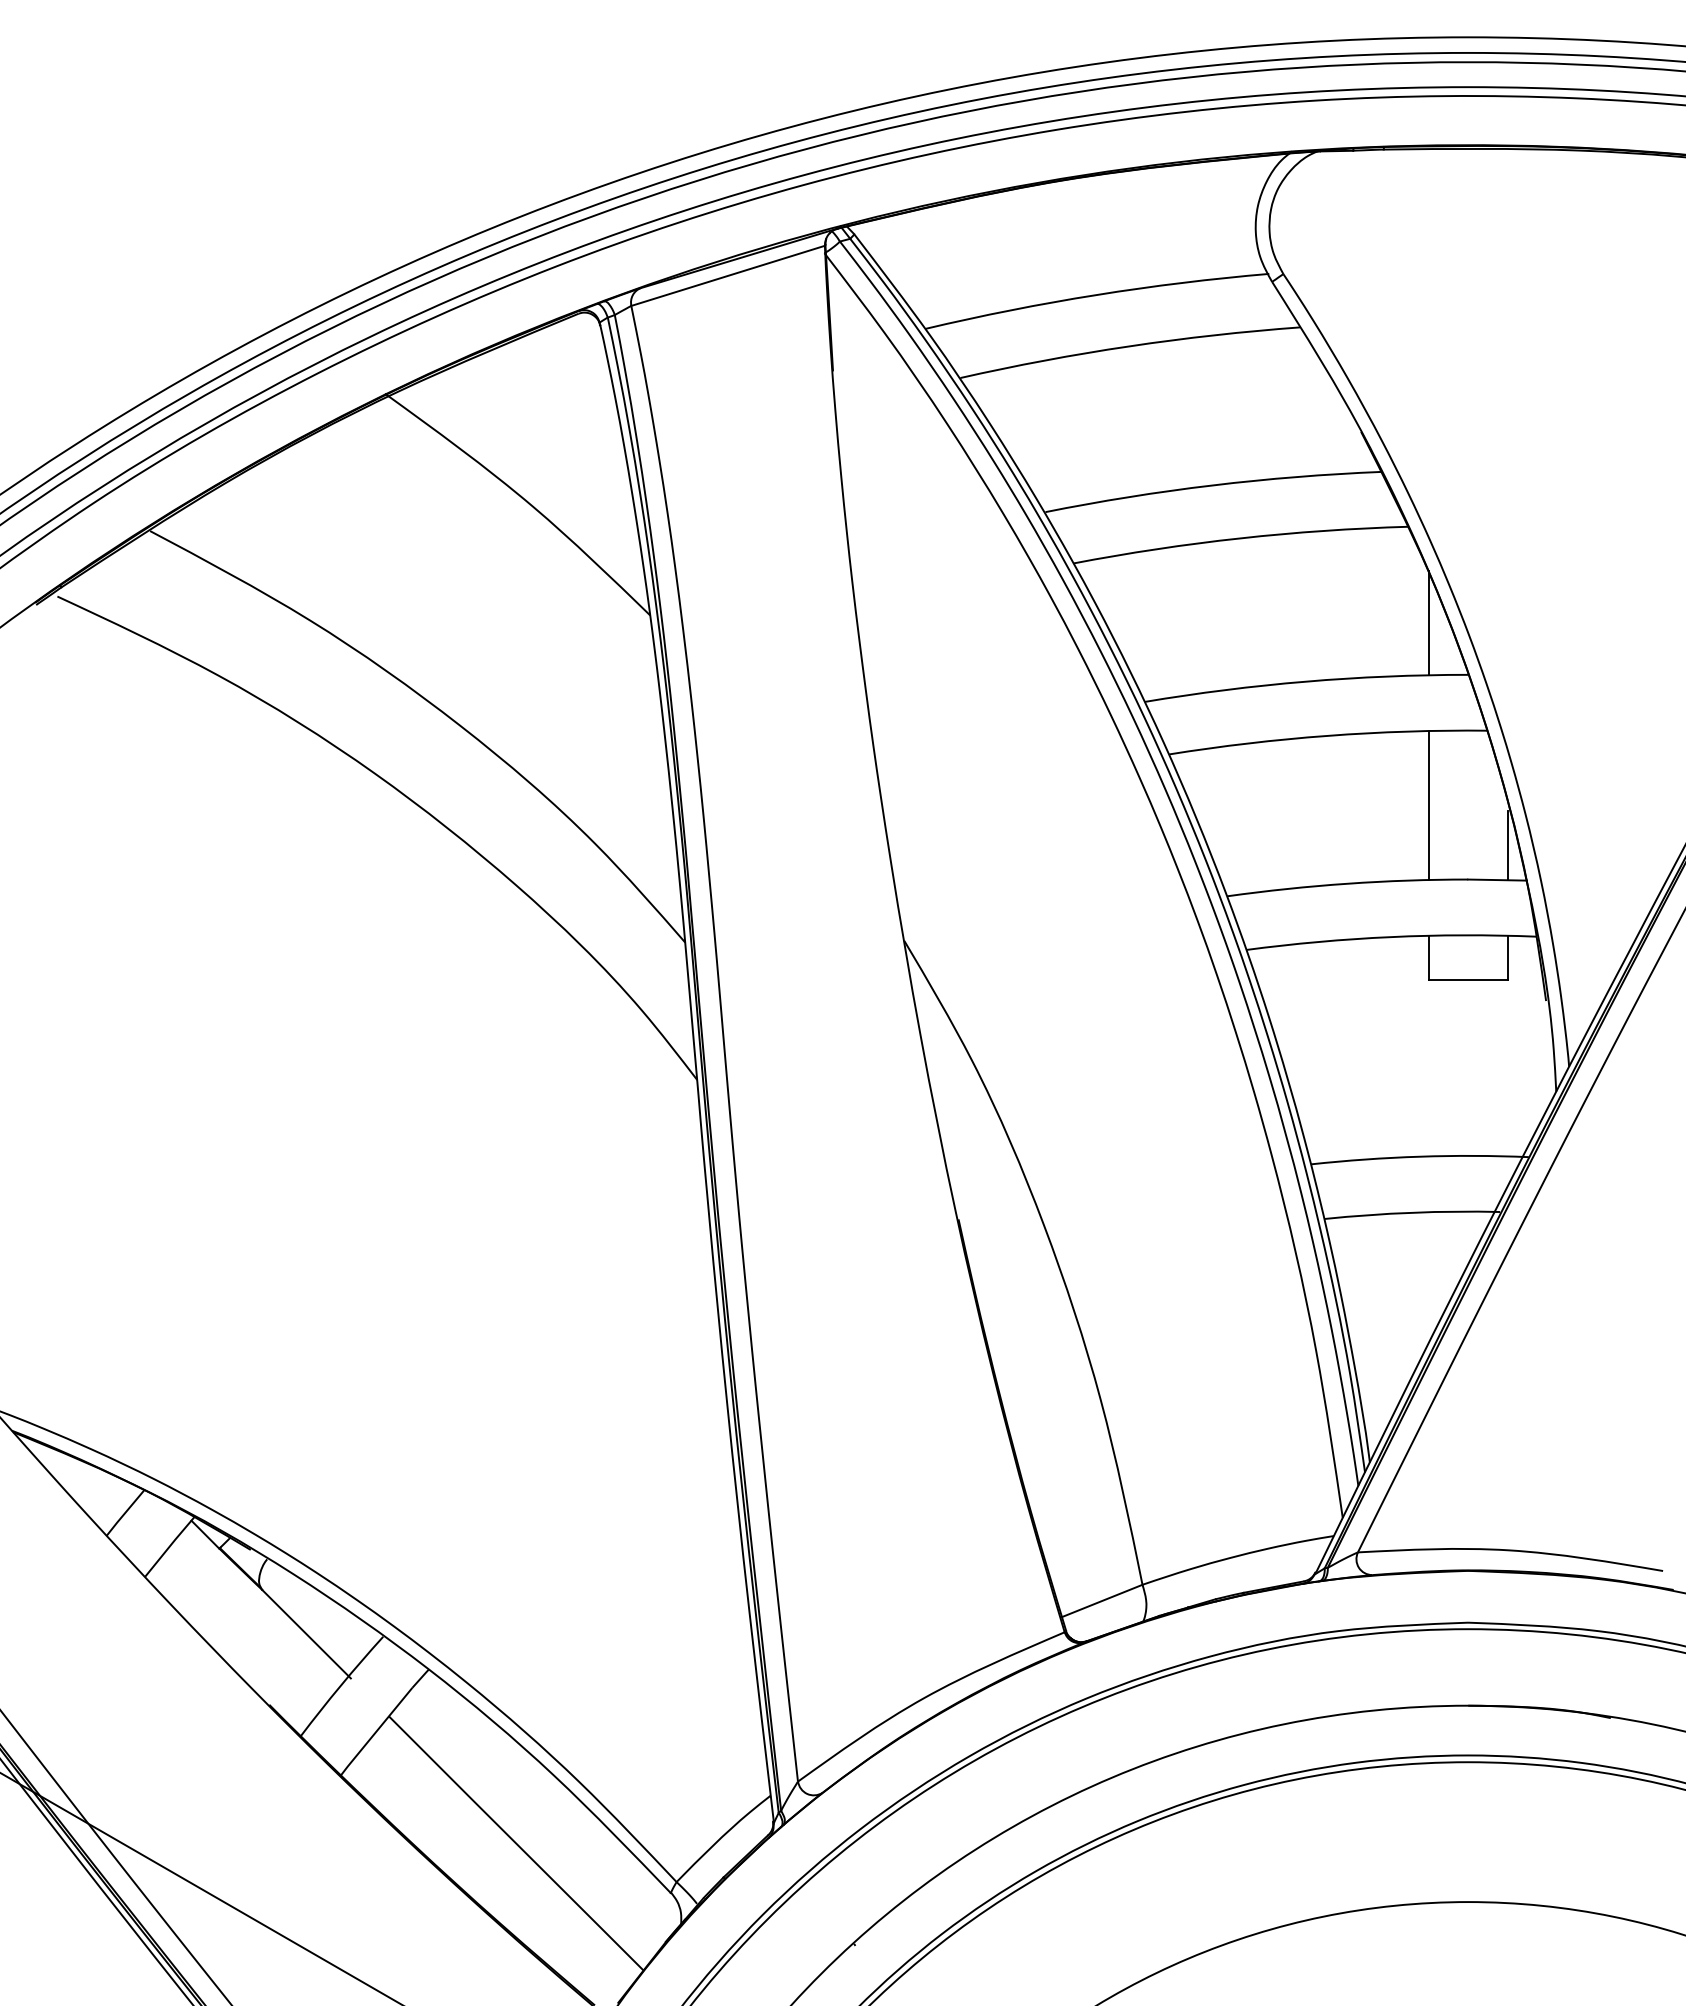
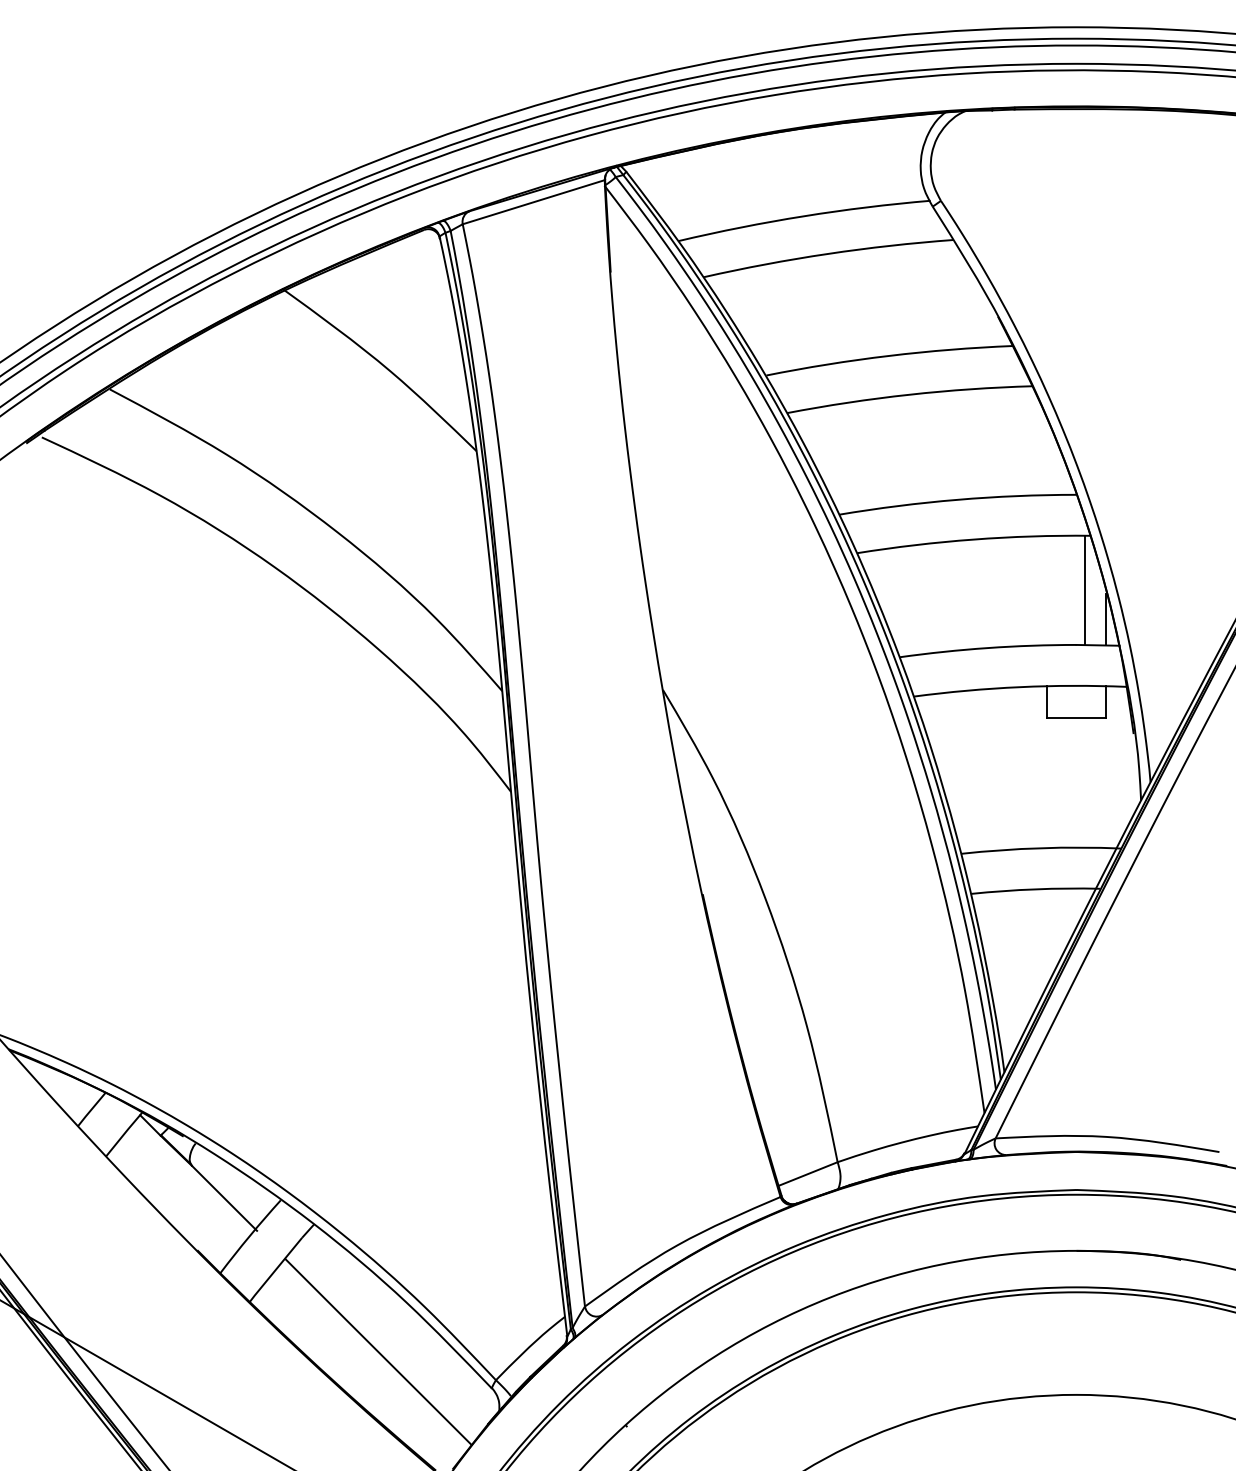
line: (1428, 623) -> (1047, 457), removed
line: (1428, 805) -> (1084, 590), moved

